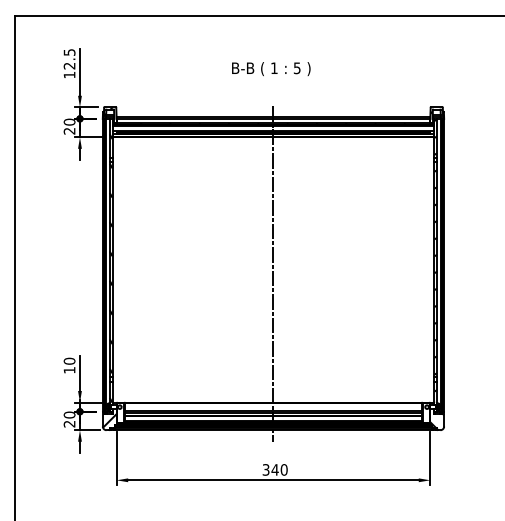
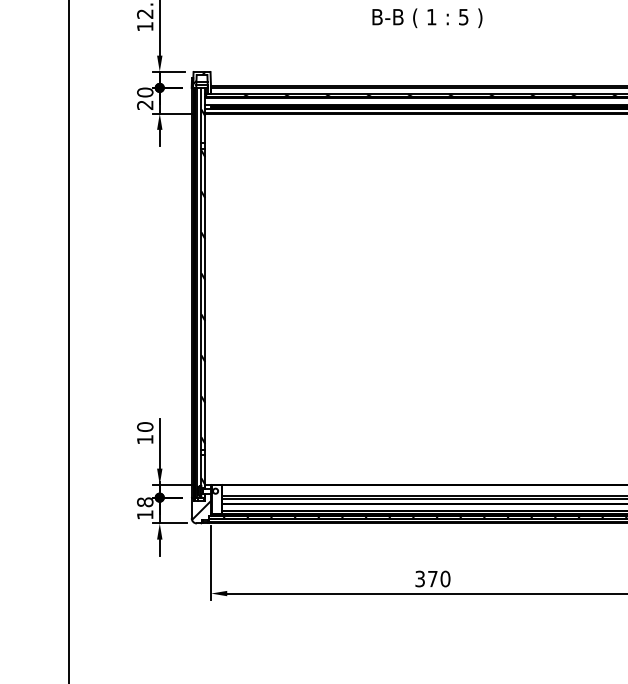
line: (273, 273) -> (430, 304), removed
text: (69, 419) -> (145, 508), 20 -> 18
text: (274, 469) -> (431, 578), 340 -> 370

